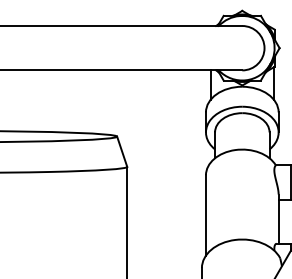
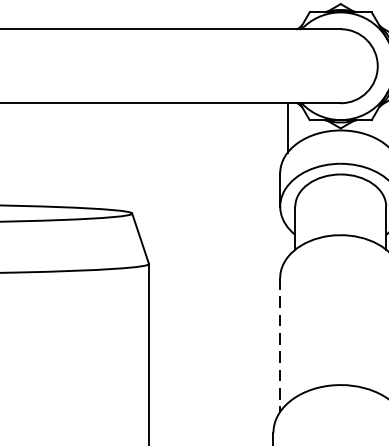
line: (205, 215) -> (279, 345), solid -> dashed

